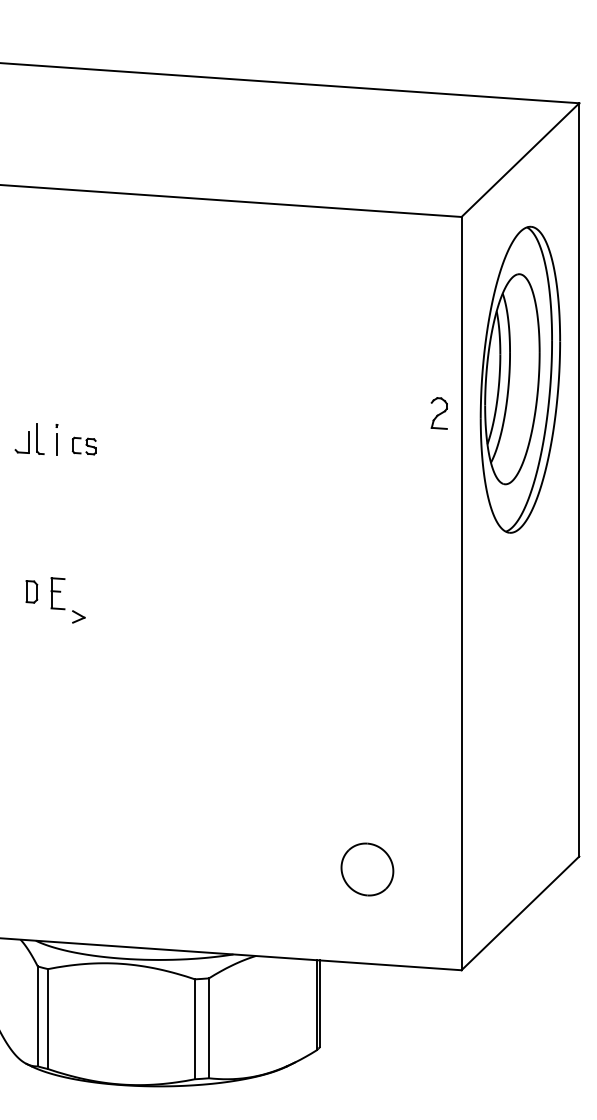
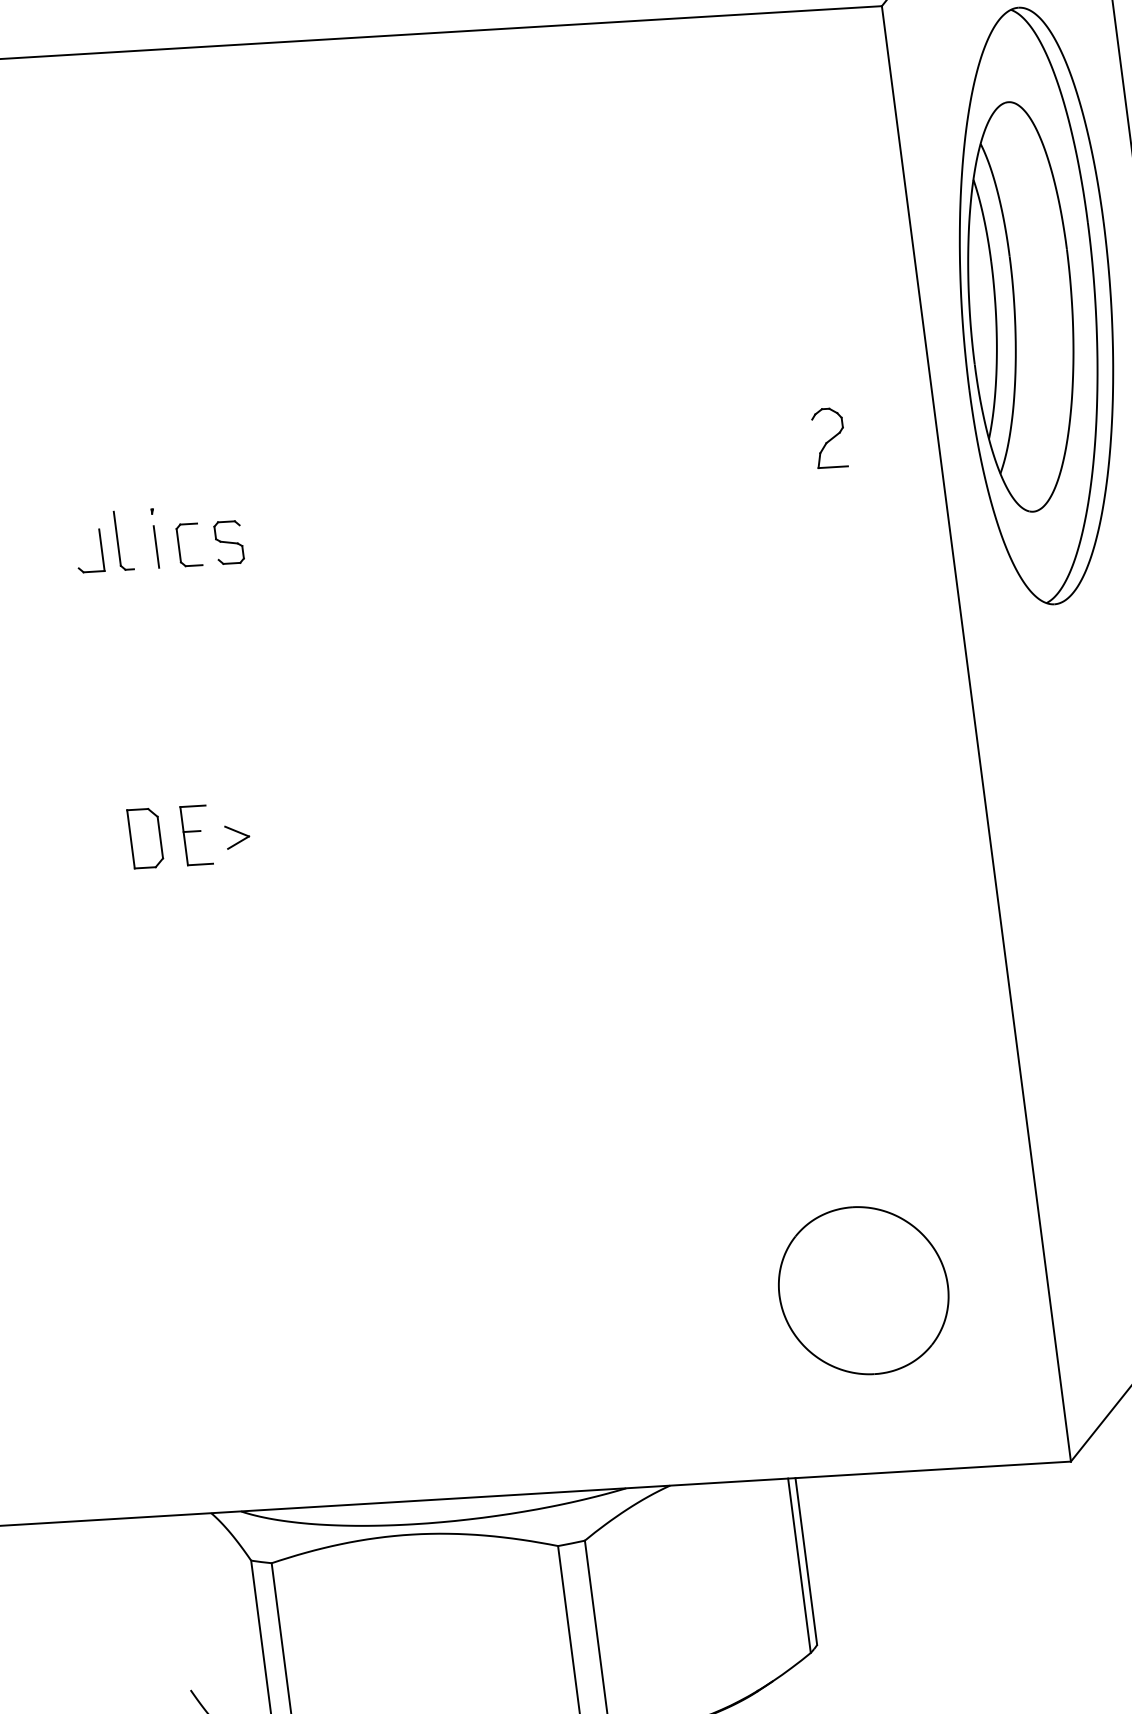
part: (438, 413) -> (827, 438), moved
part: (84, 445) -> (210, 542), size x1.43
part: (31, 591) -> (144, 837), size x1.43
part: (78, 616) -> (236, 835), moved
part: (367, 869) -> (863, 1290), size x1.67

